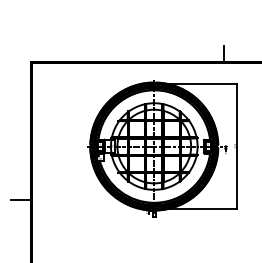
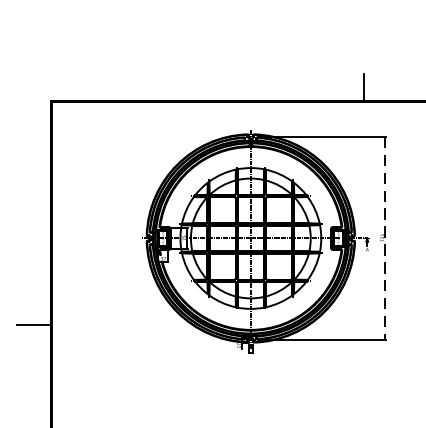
line: (237, 147) -> (386, 240), solid -> dashed

